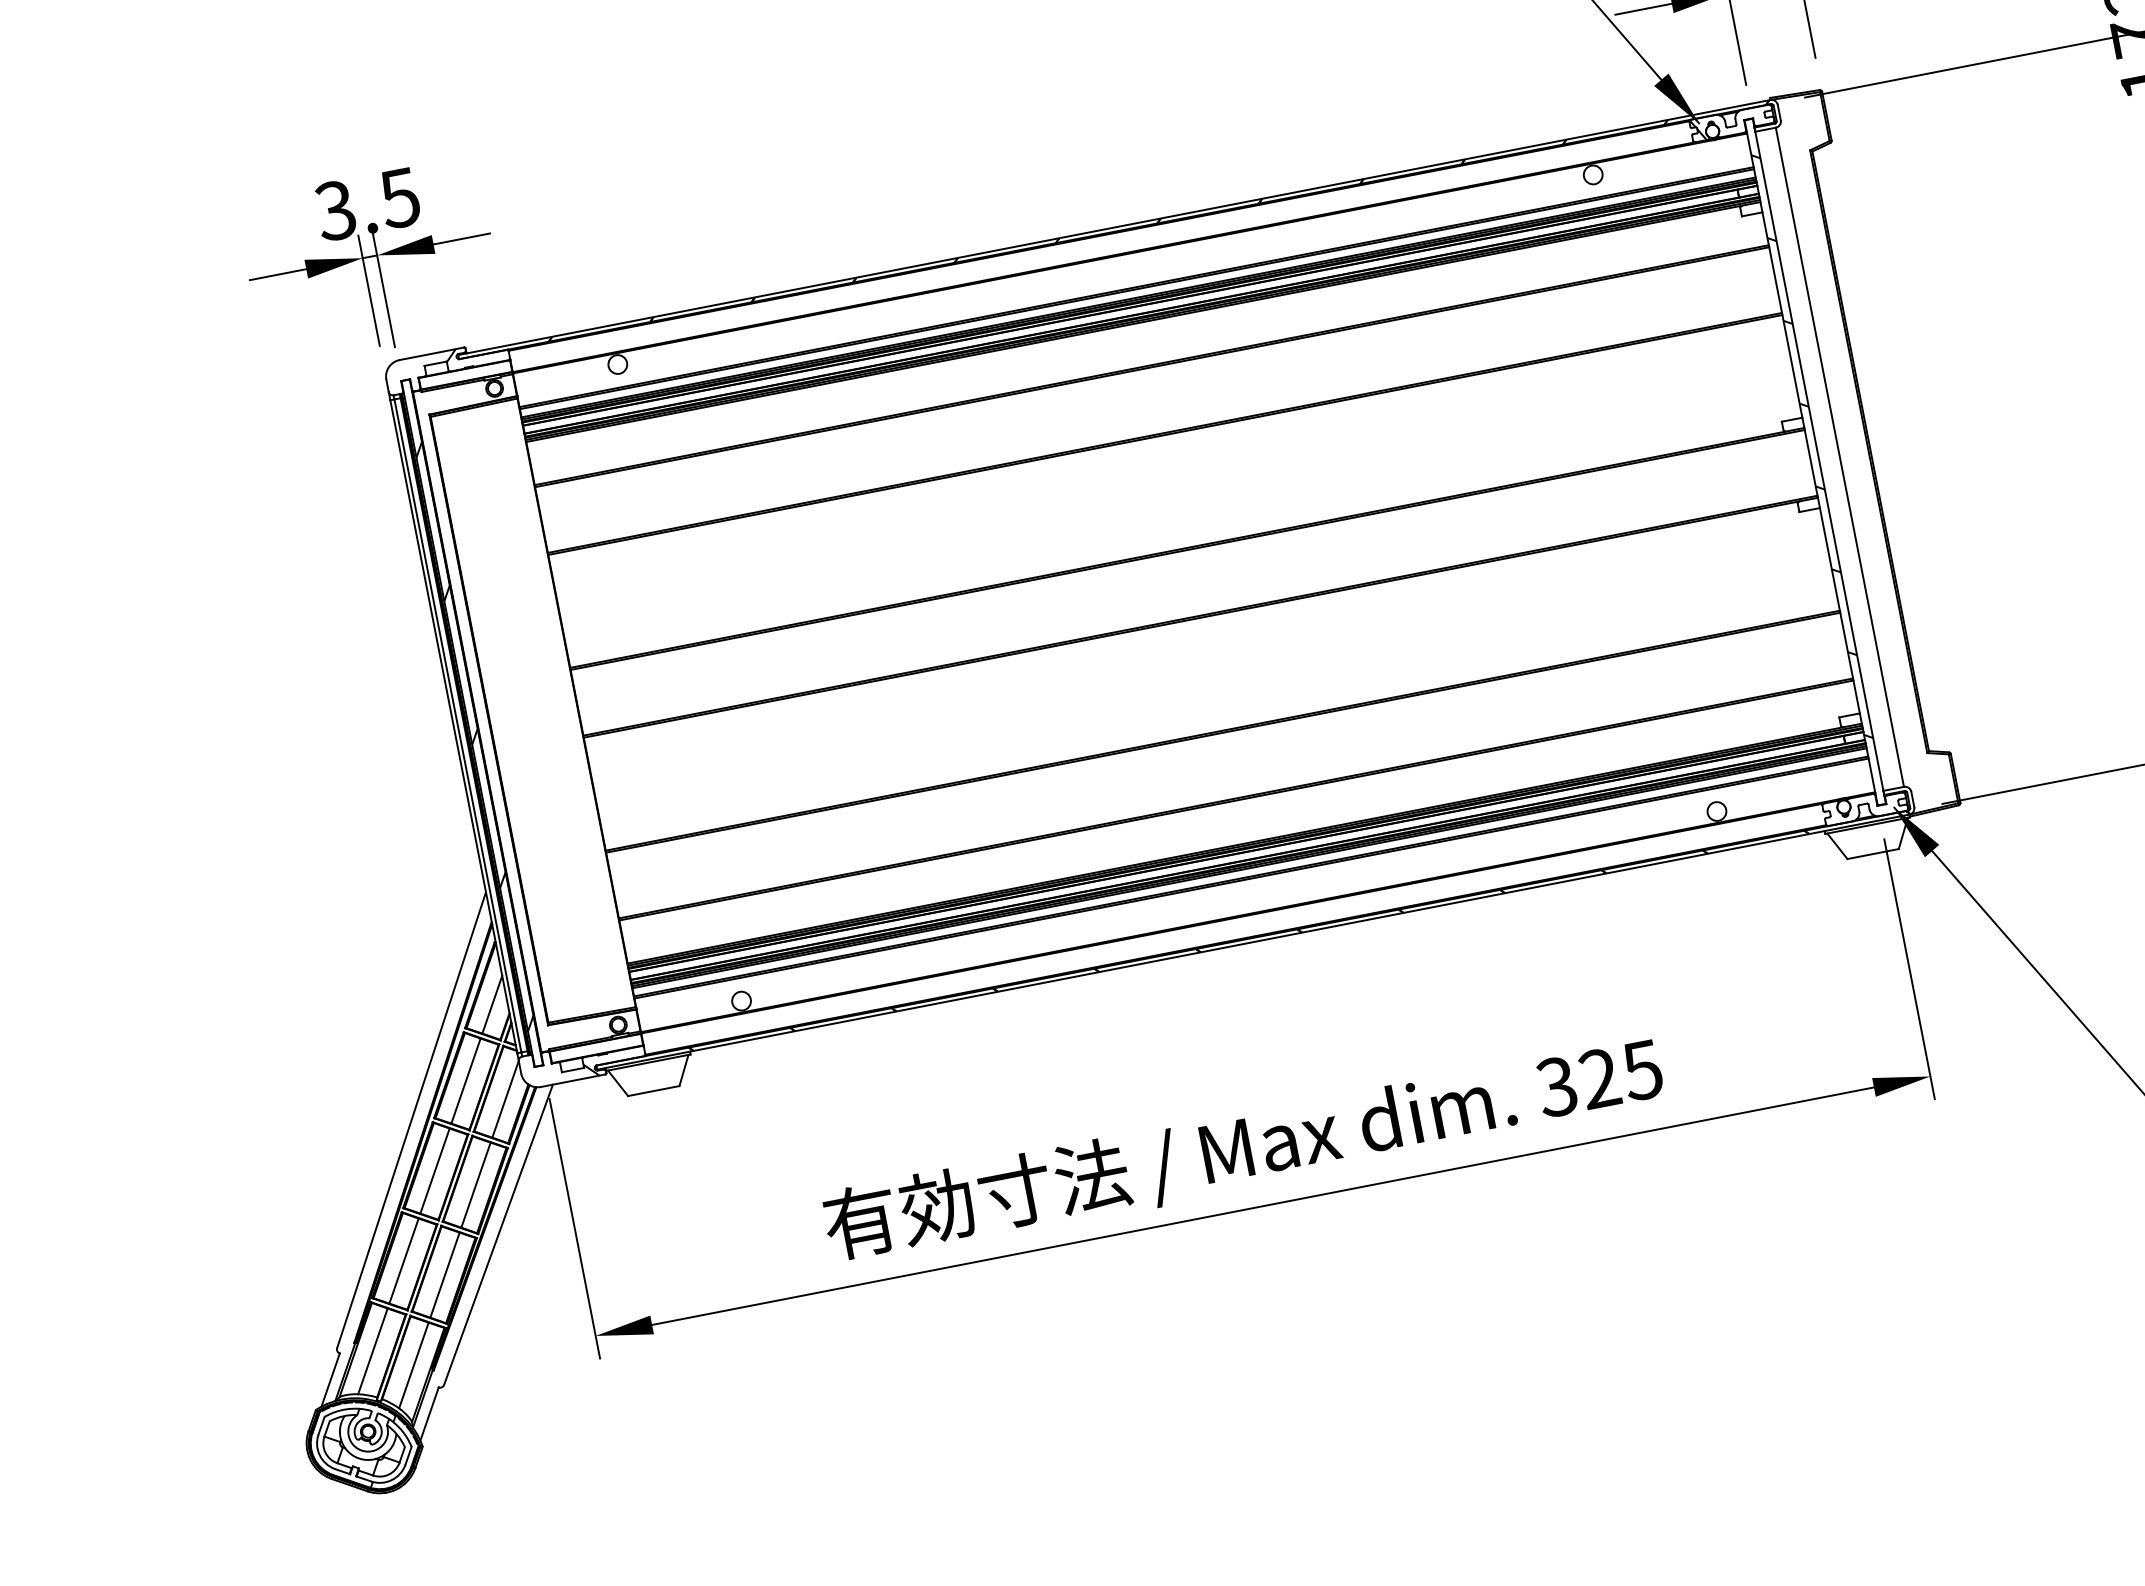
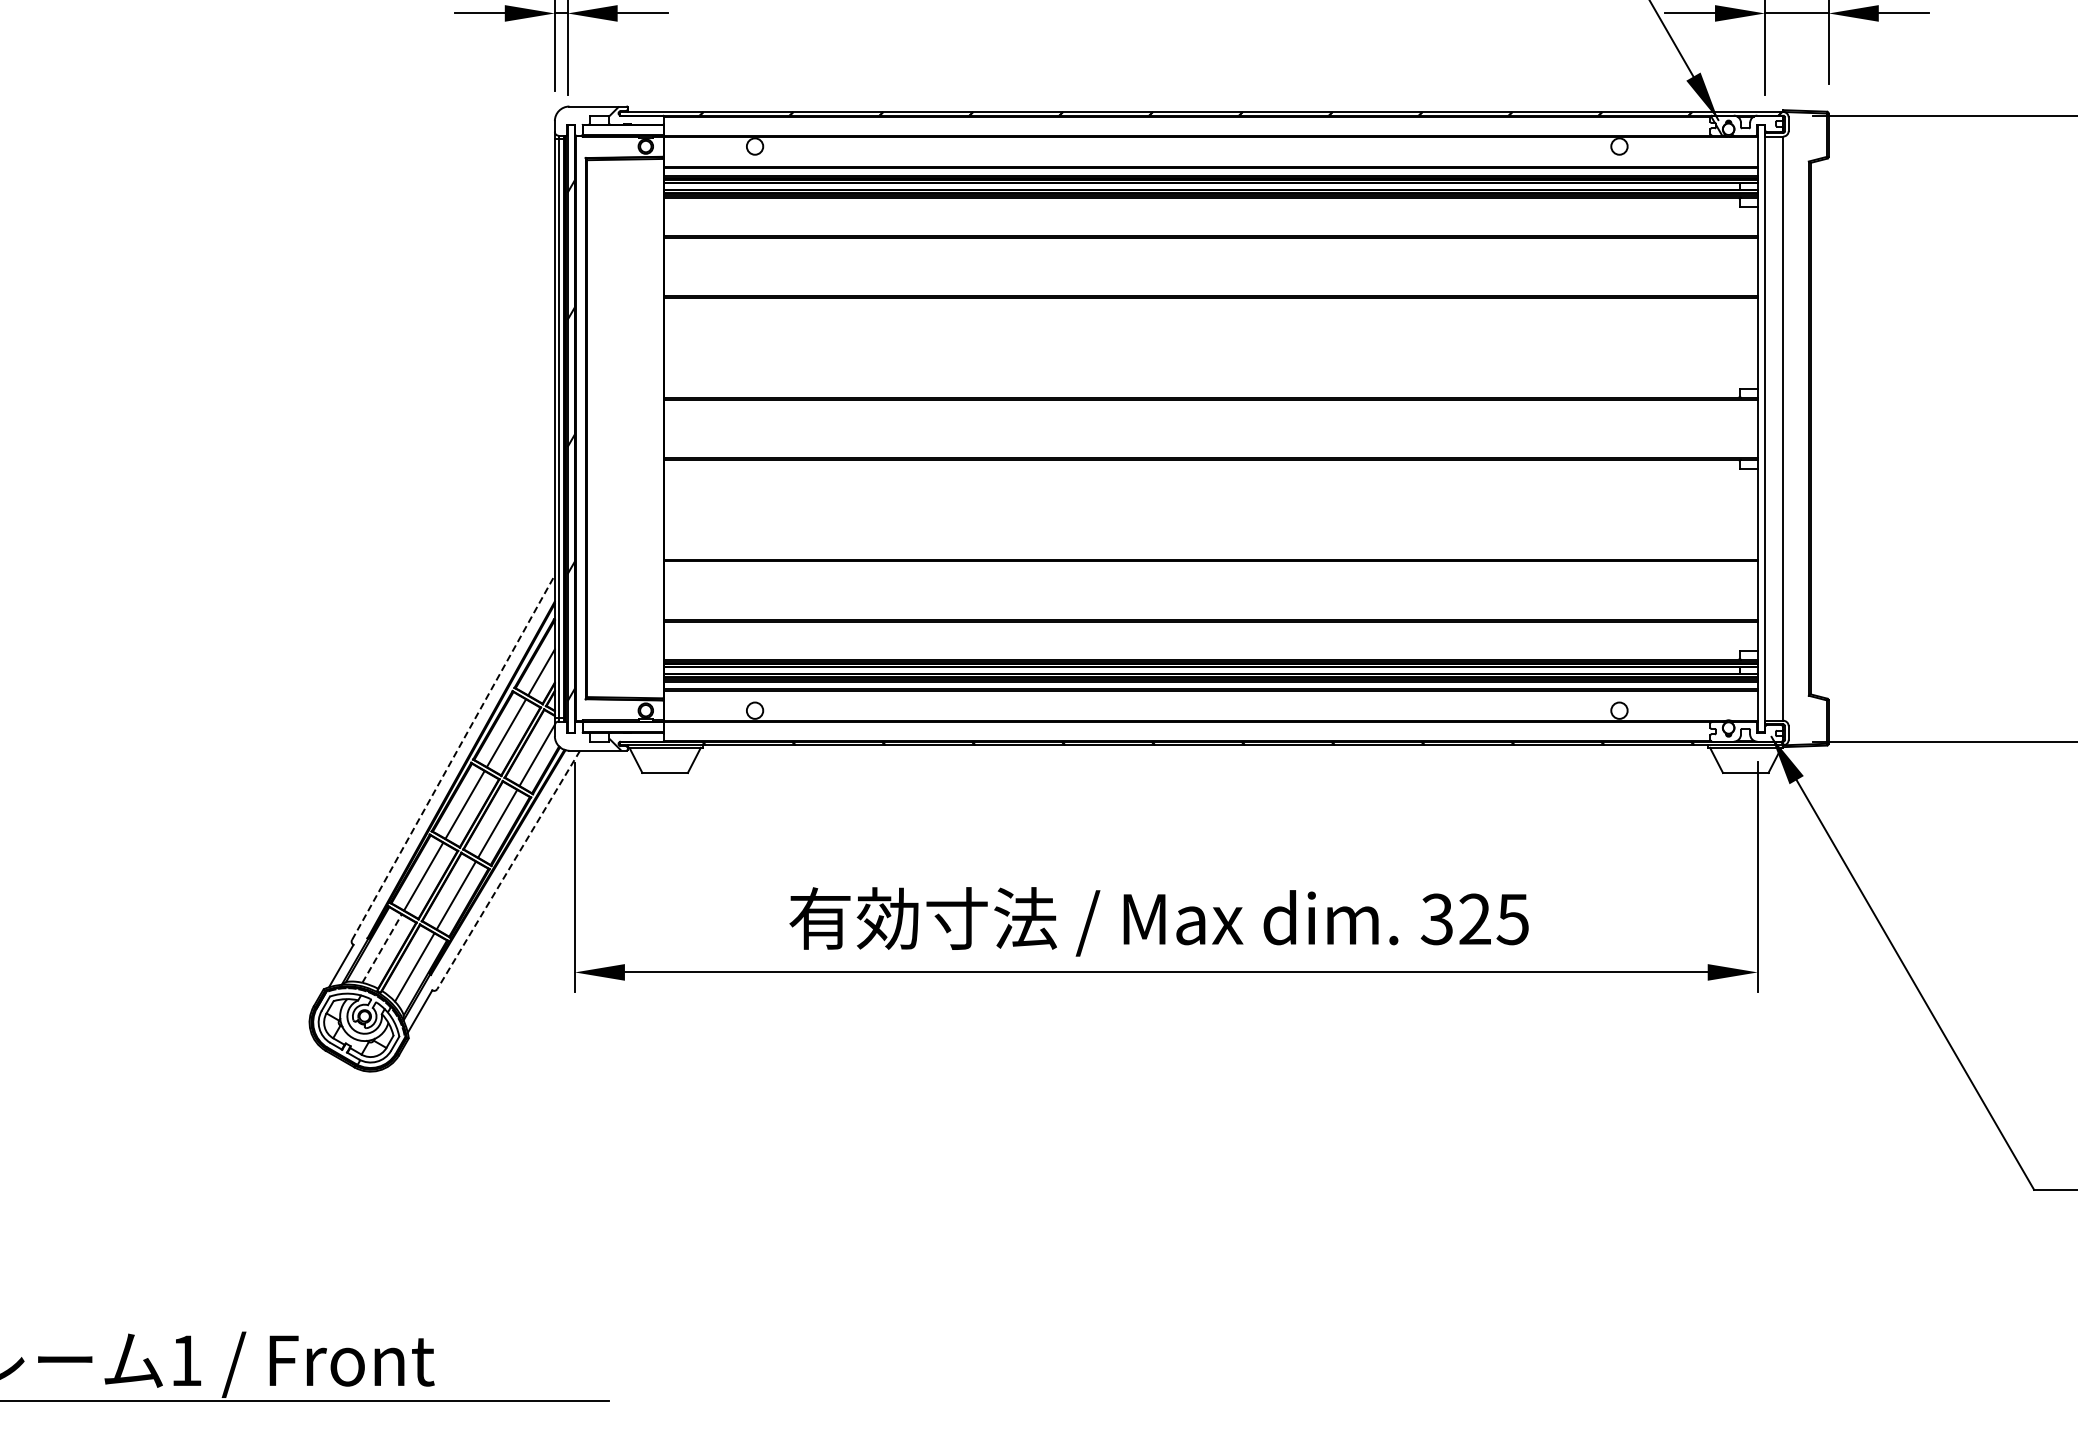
hatch: (1812, 446) -> (1761, 414), removed
line: (411, 1120) -> (453, 757), solid -> dashed
line: (498, 1234) -> (508, 869), solid -> dashed
line: (373, 1351) -> (382, 948), solid -> dashed

